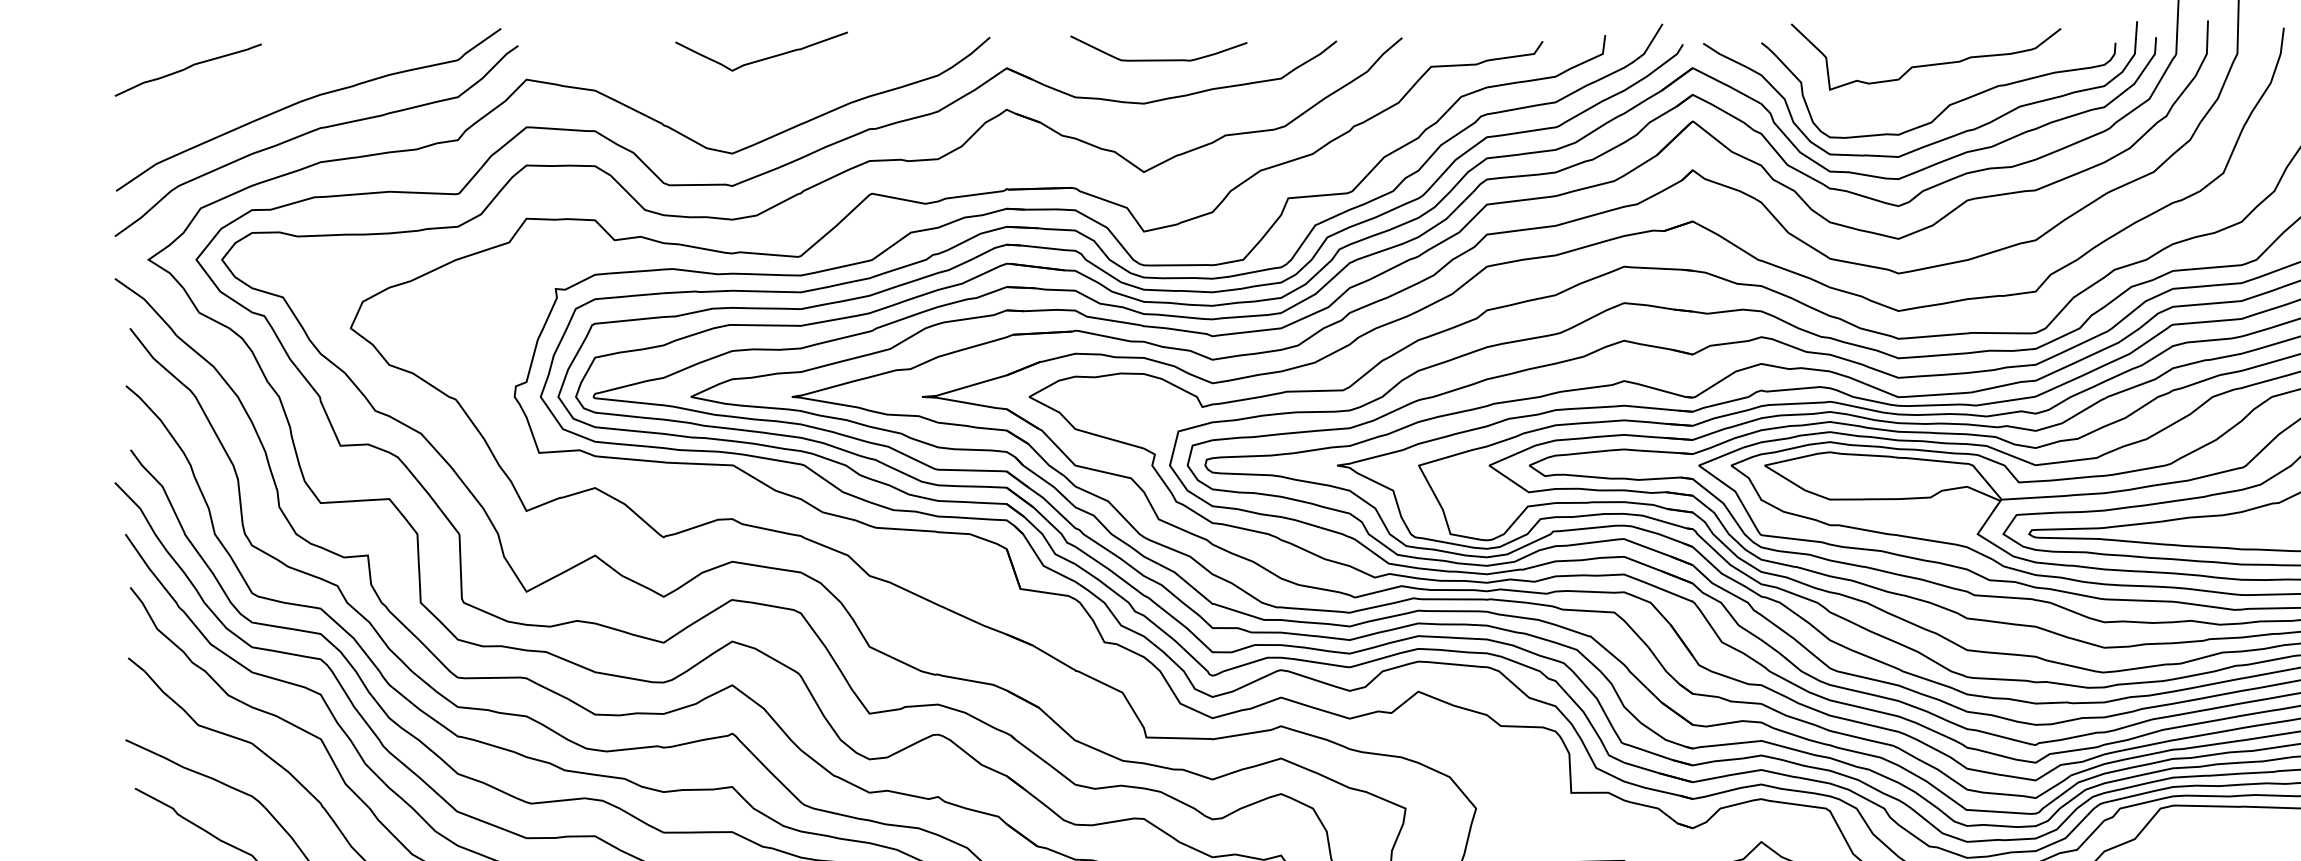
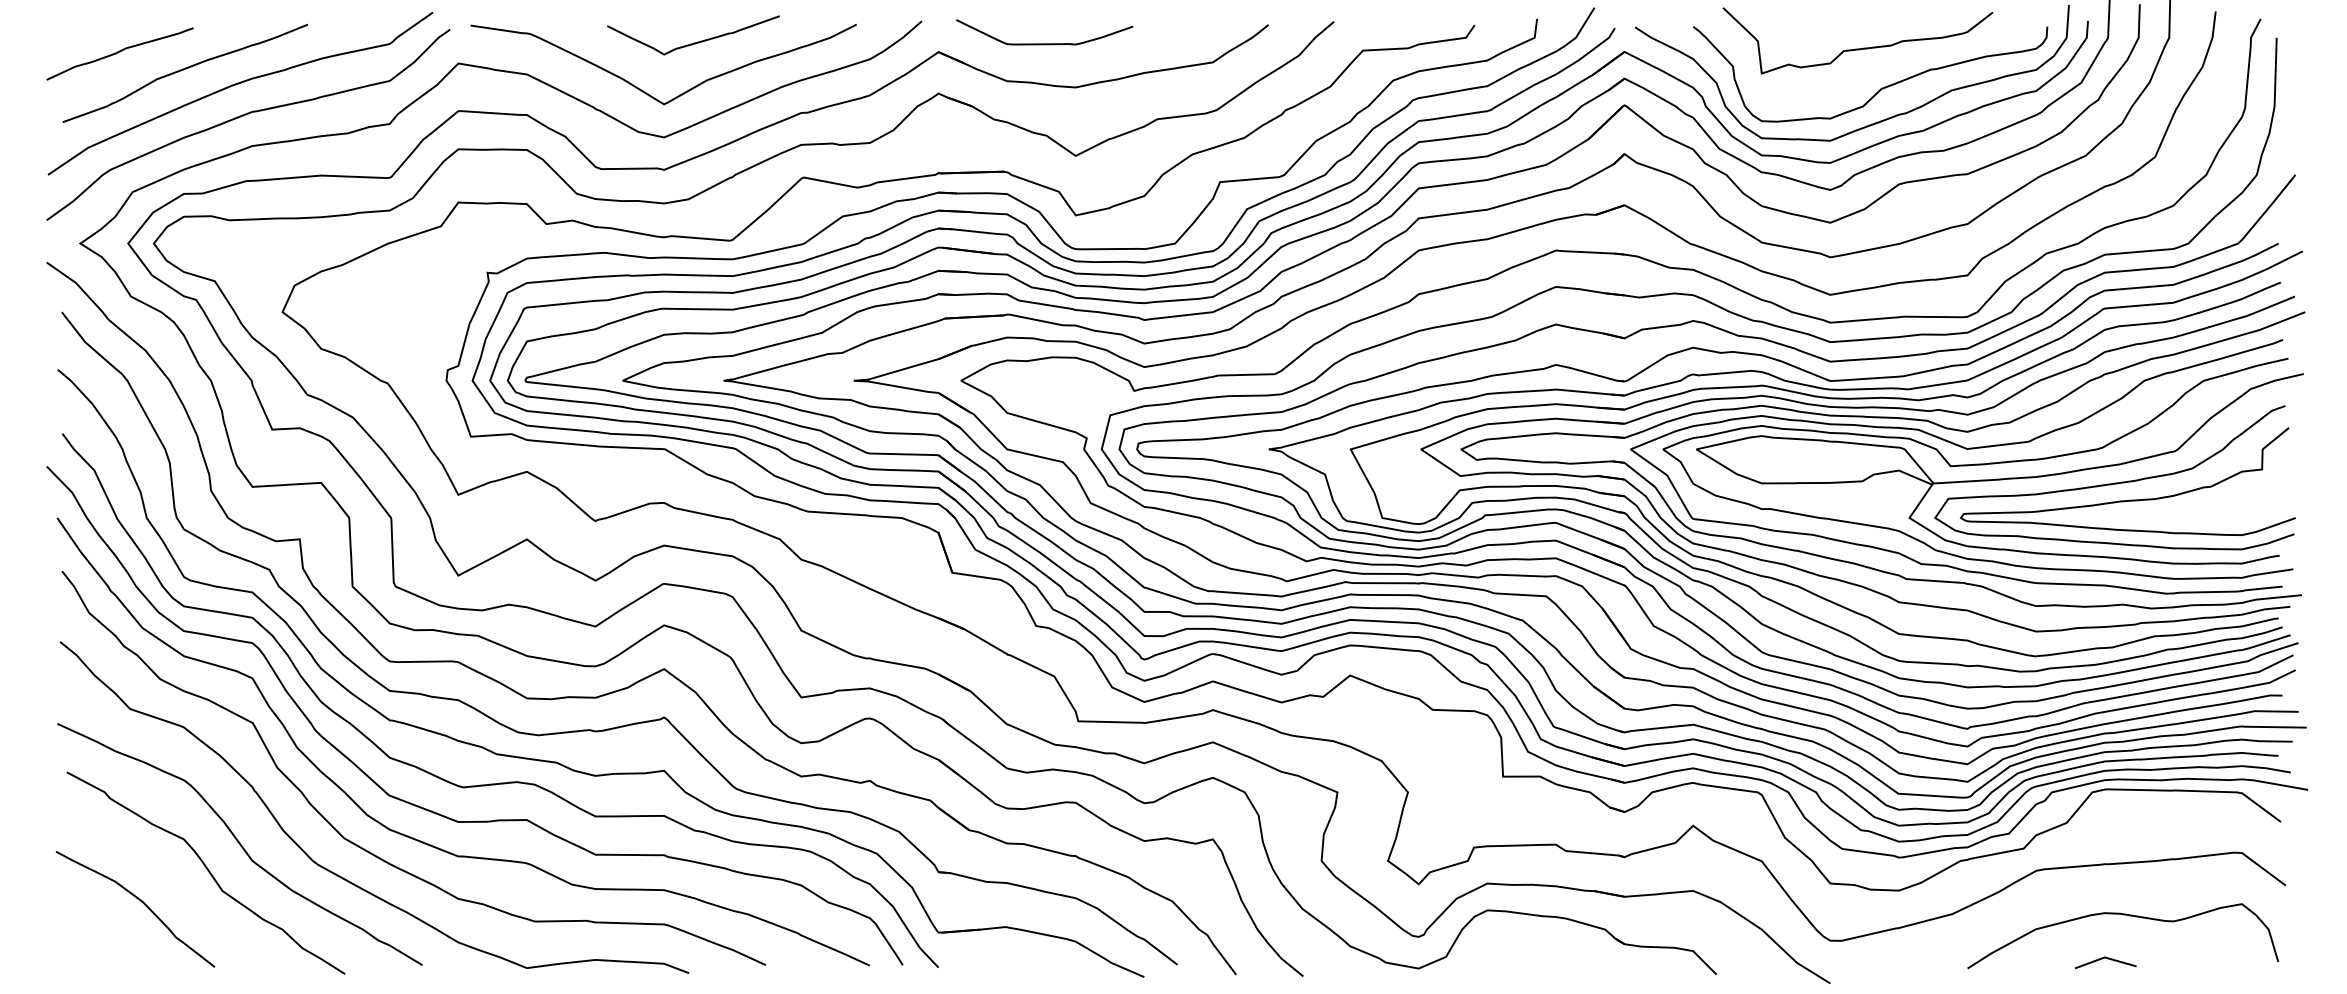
curve: (1158, 59) -> (1044, 43), moved
curve: (251, 86) -> (183, 70), added
curve: (716, 109) -> (648, 93), added

